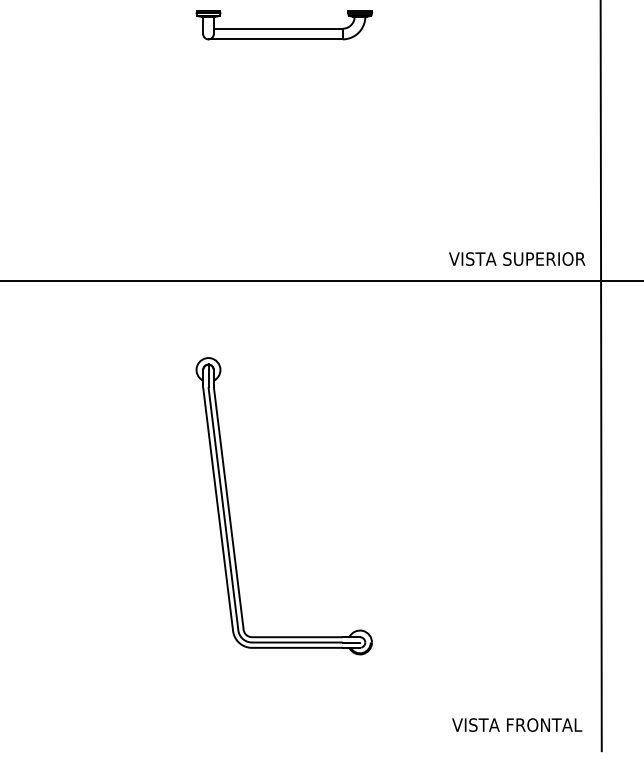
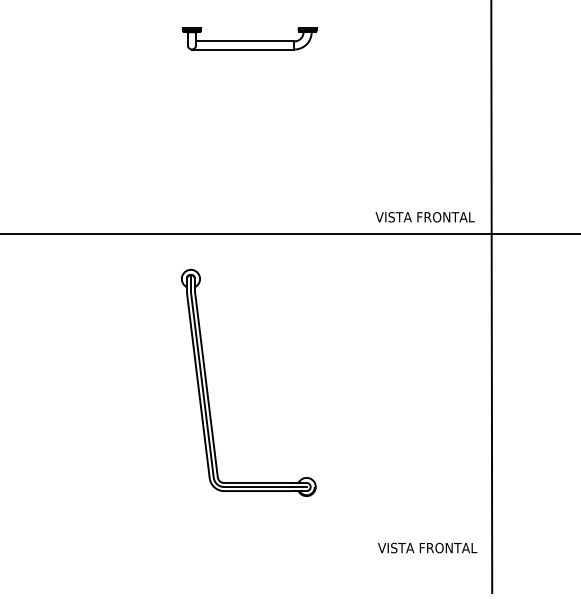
text: (544, 259) -> (448, 217), VISTA SUPERIOR -> VISTA FRONTAL
part: (230, 505) -> (207, 382), moved
text: (517, 724) -> (427, 547), moved

